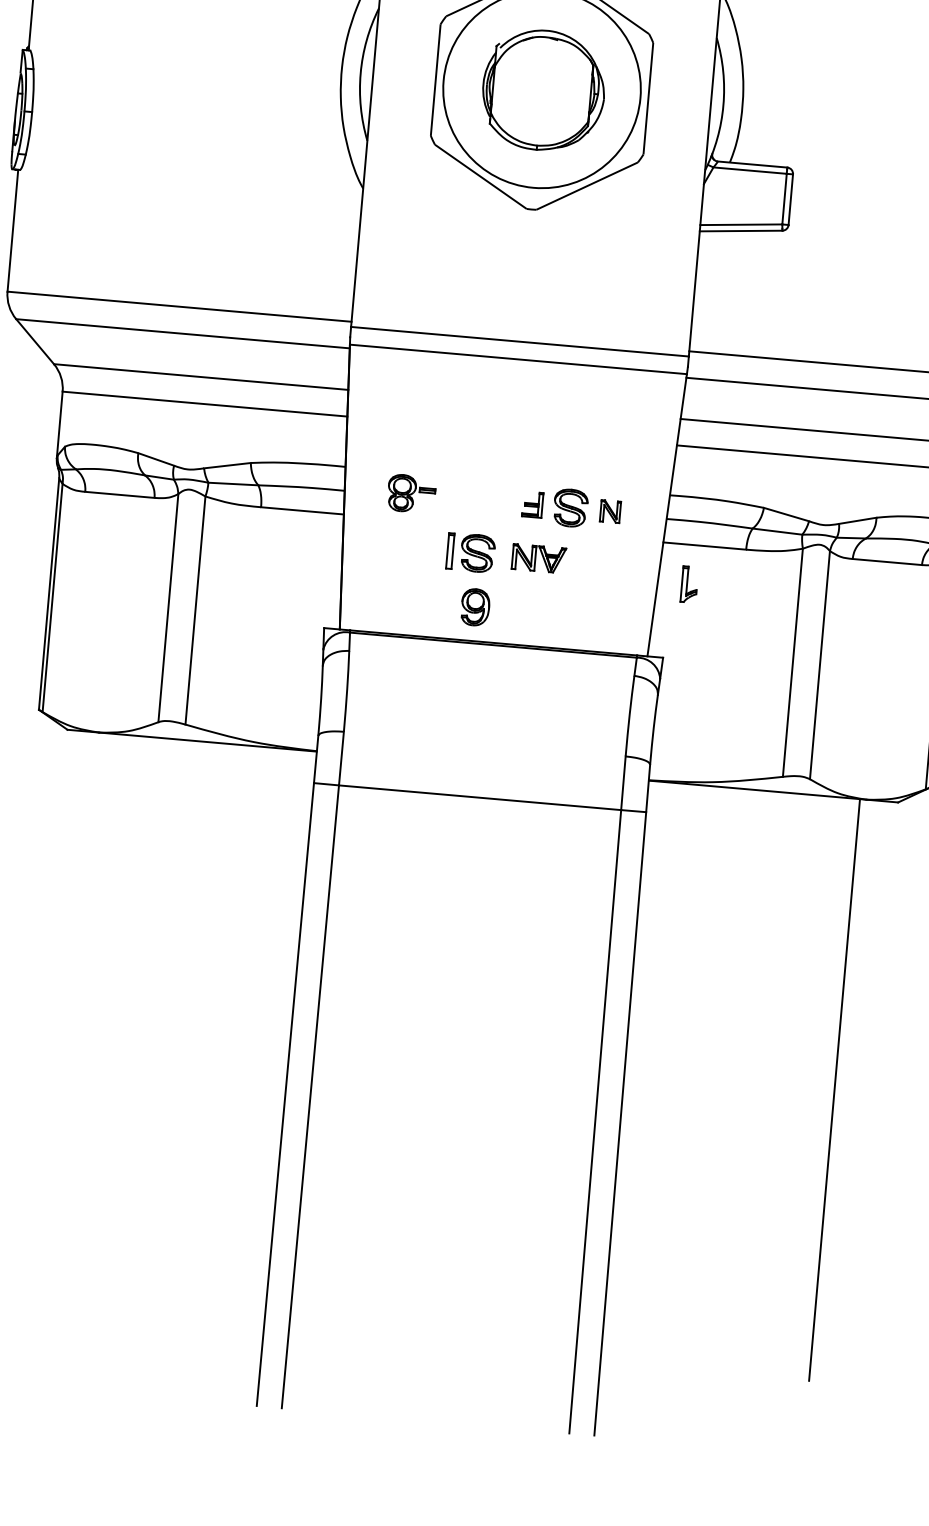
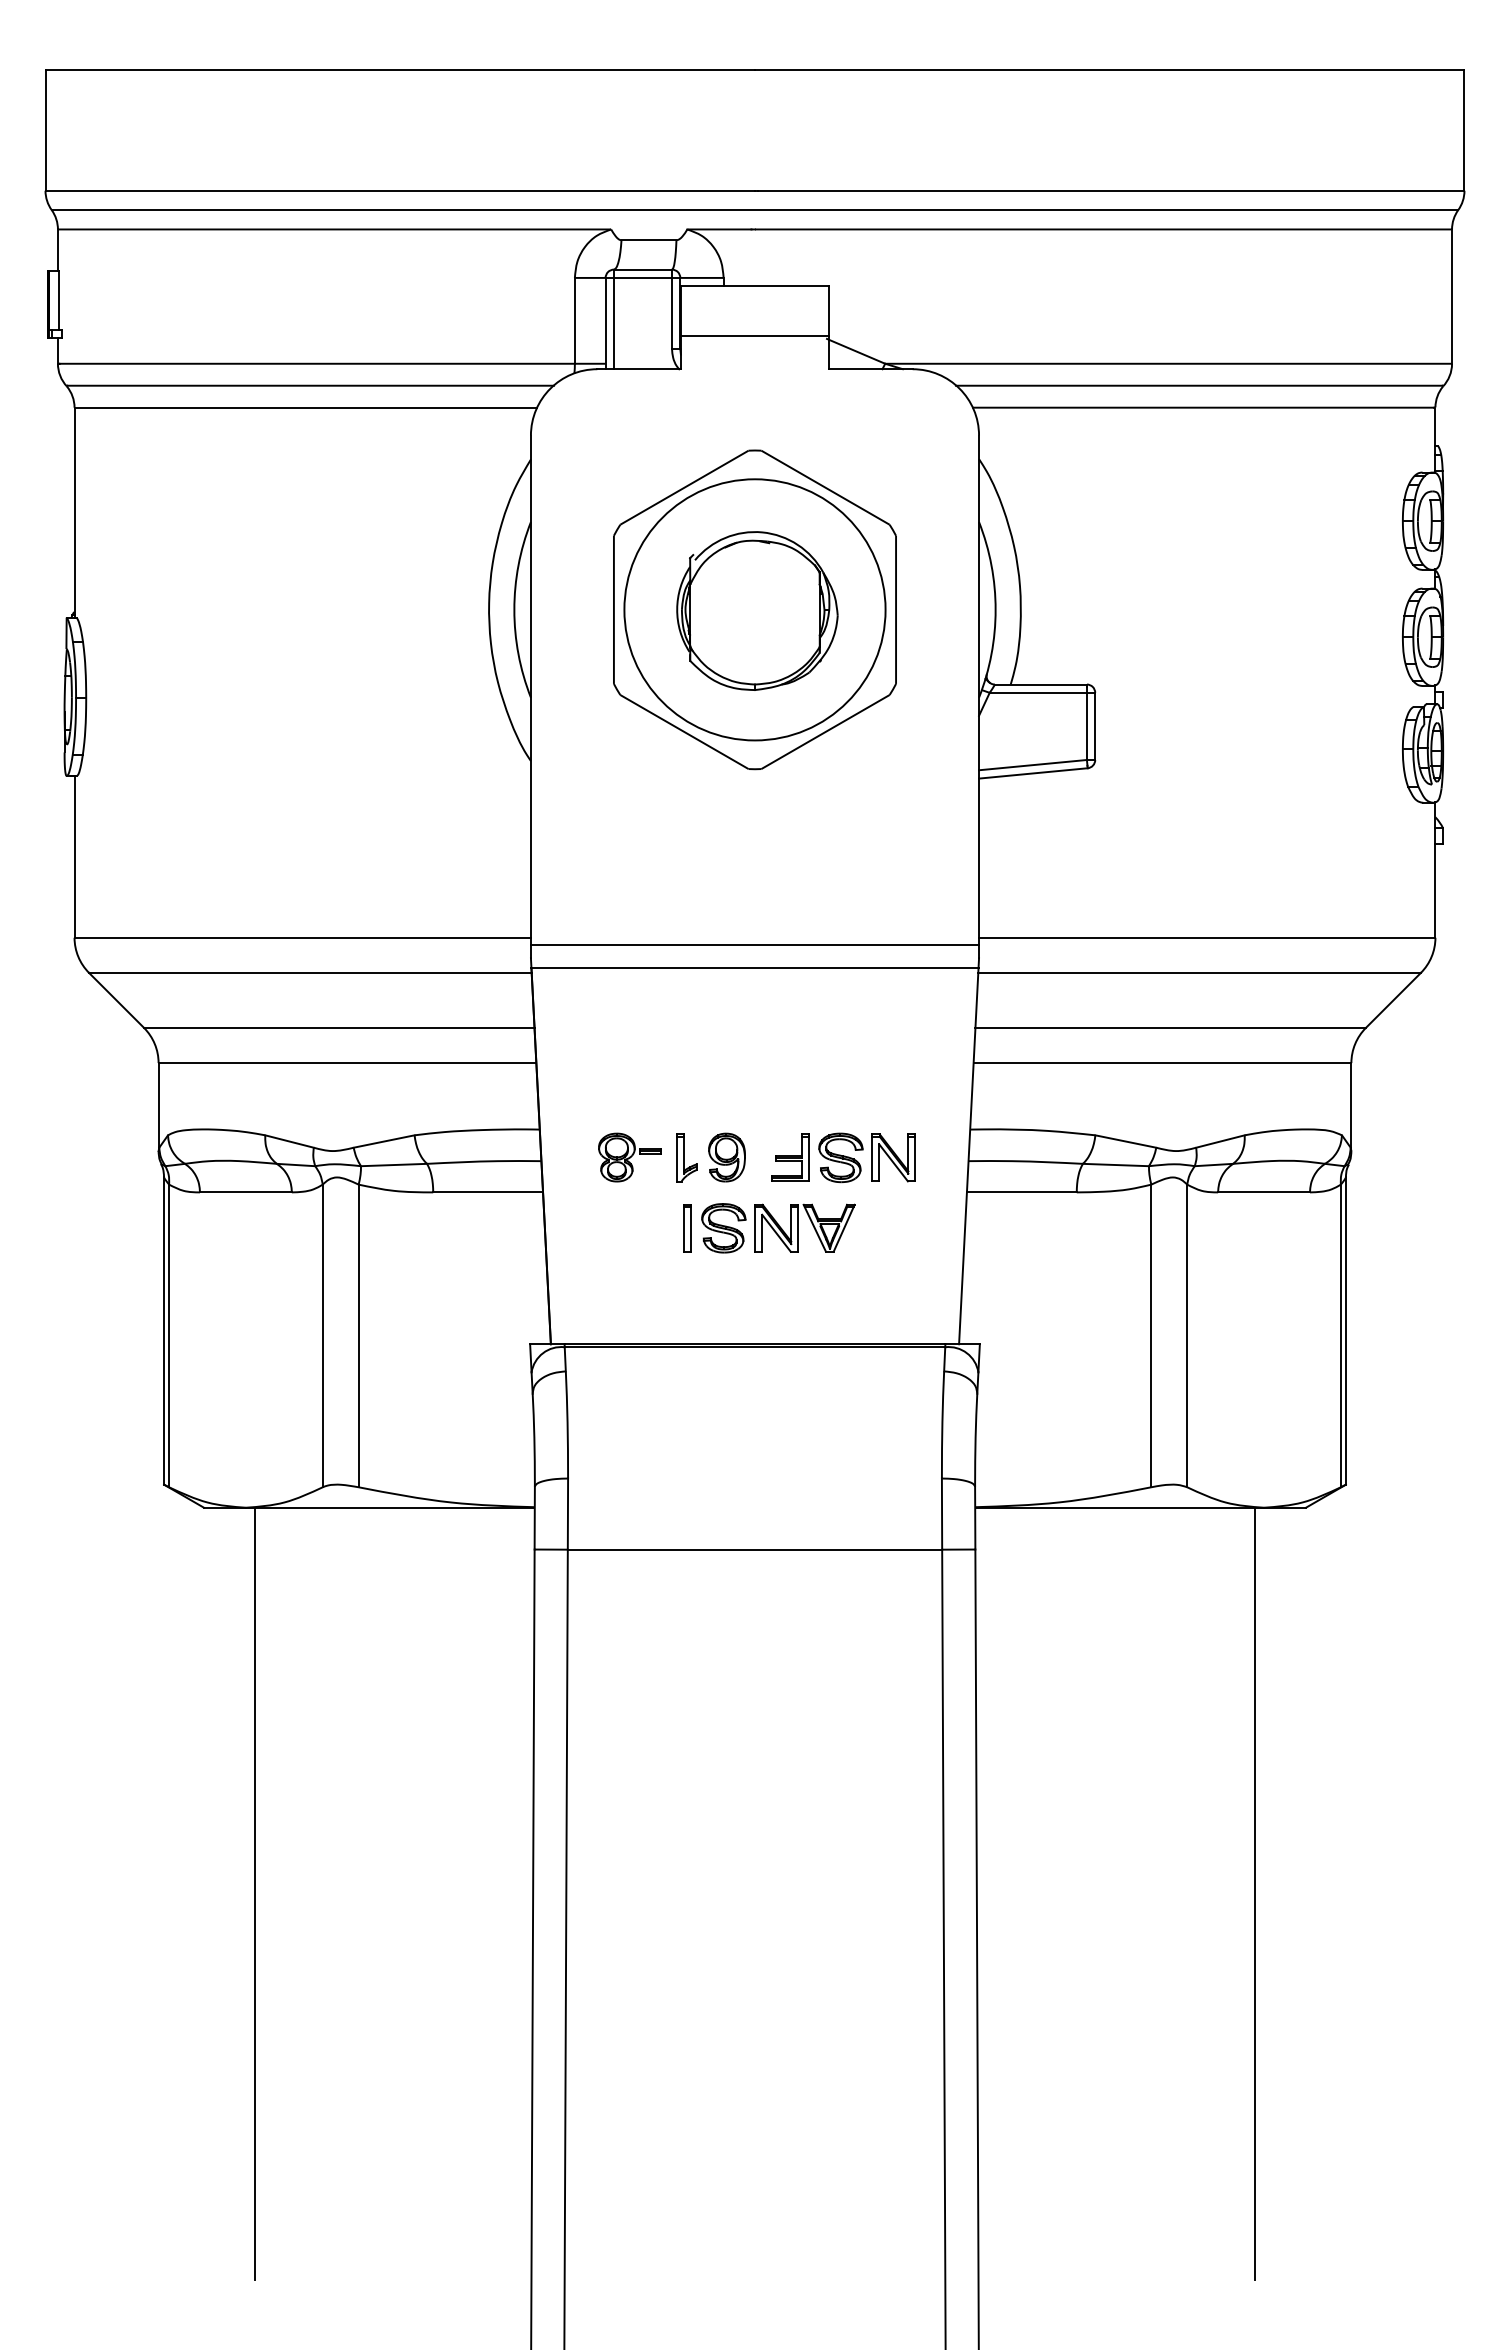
part: (532, 504) -> (790, 1157), size x1.43
part: (610, 511) -> (893, 1157), size x1.67
part: (538, 558) -> (804, 1227), size x1.43
part: (689, 584) -> (686, 1157), moved
part: (475, 607) -> (726, 1157), moved
line: (80, 1023) -> (254, 1893), added

